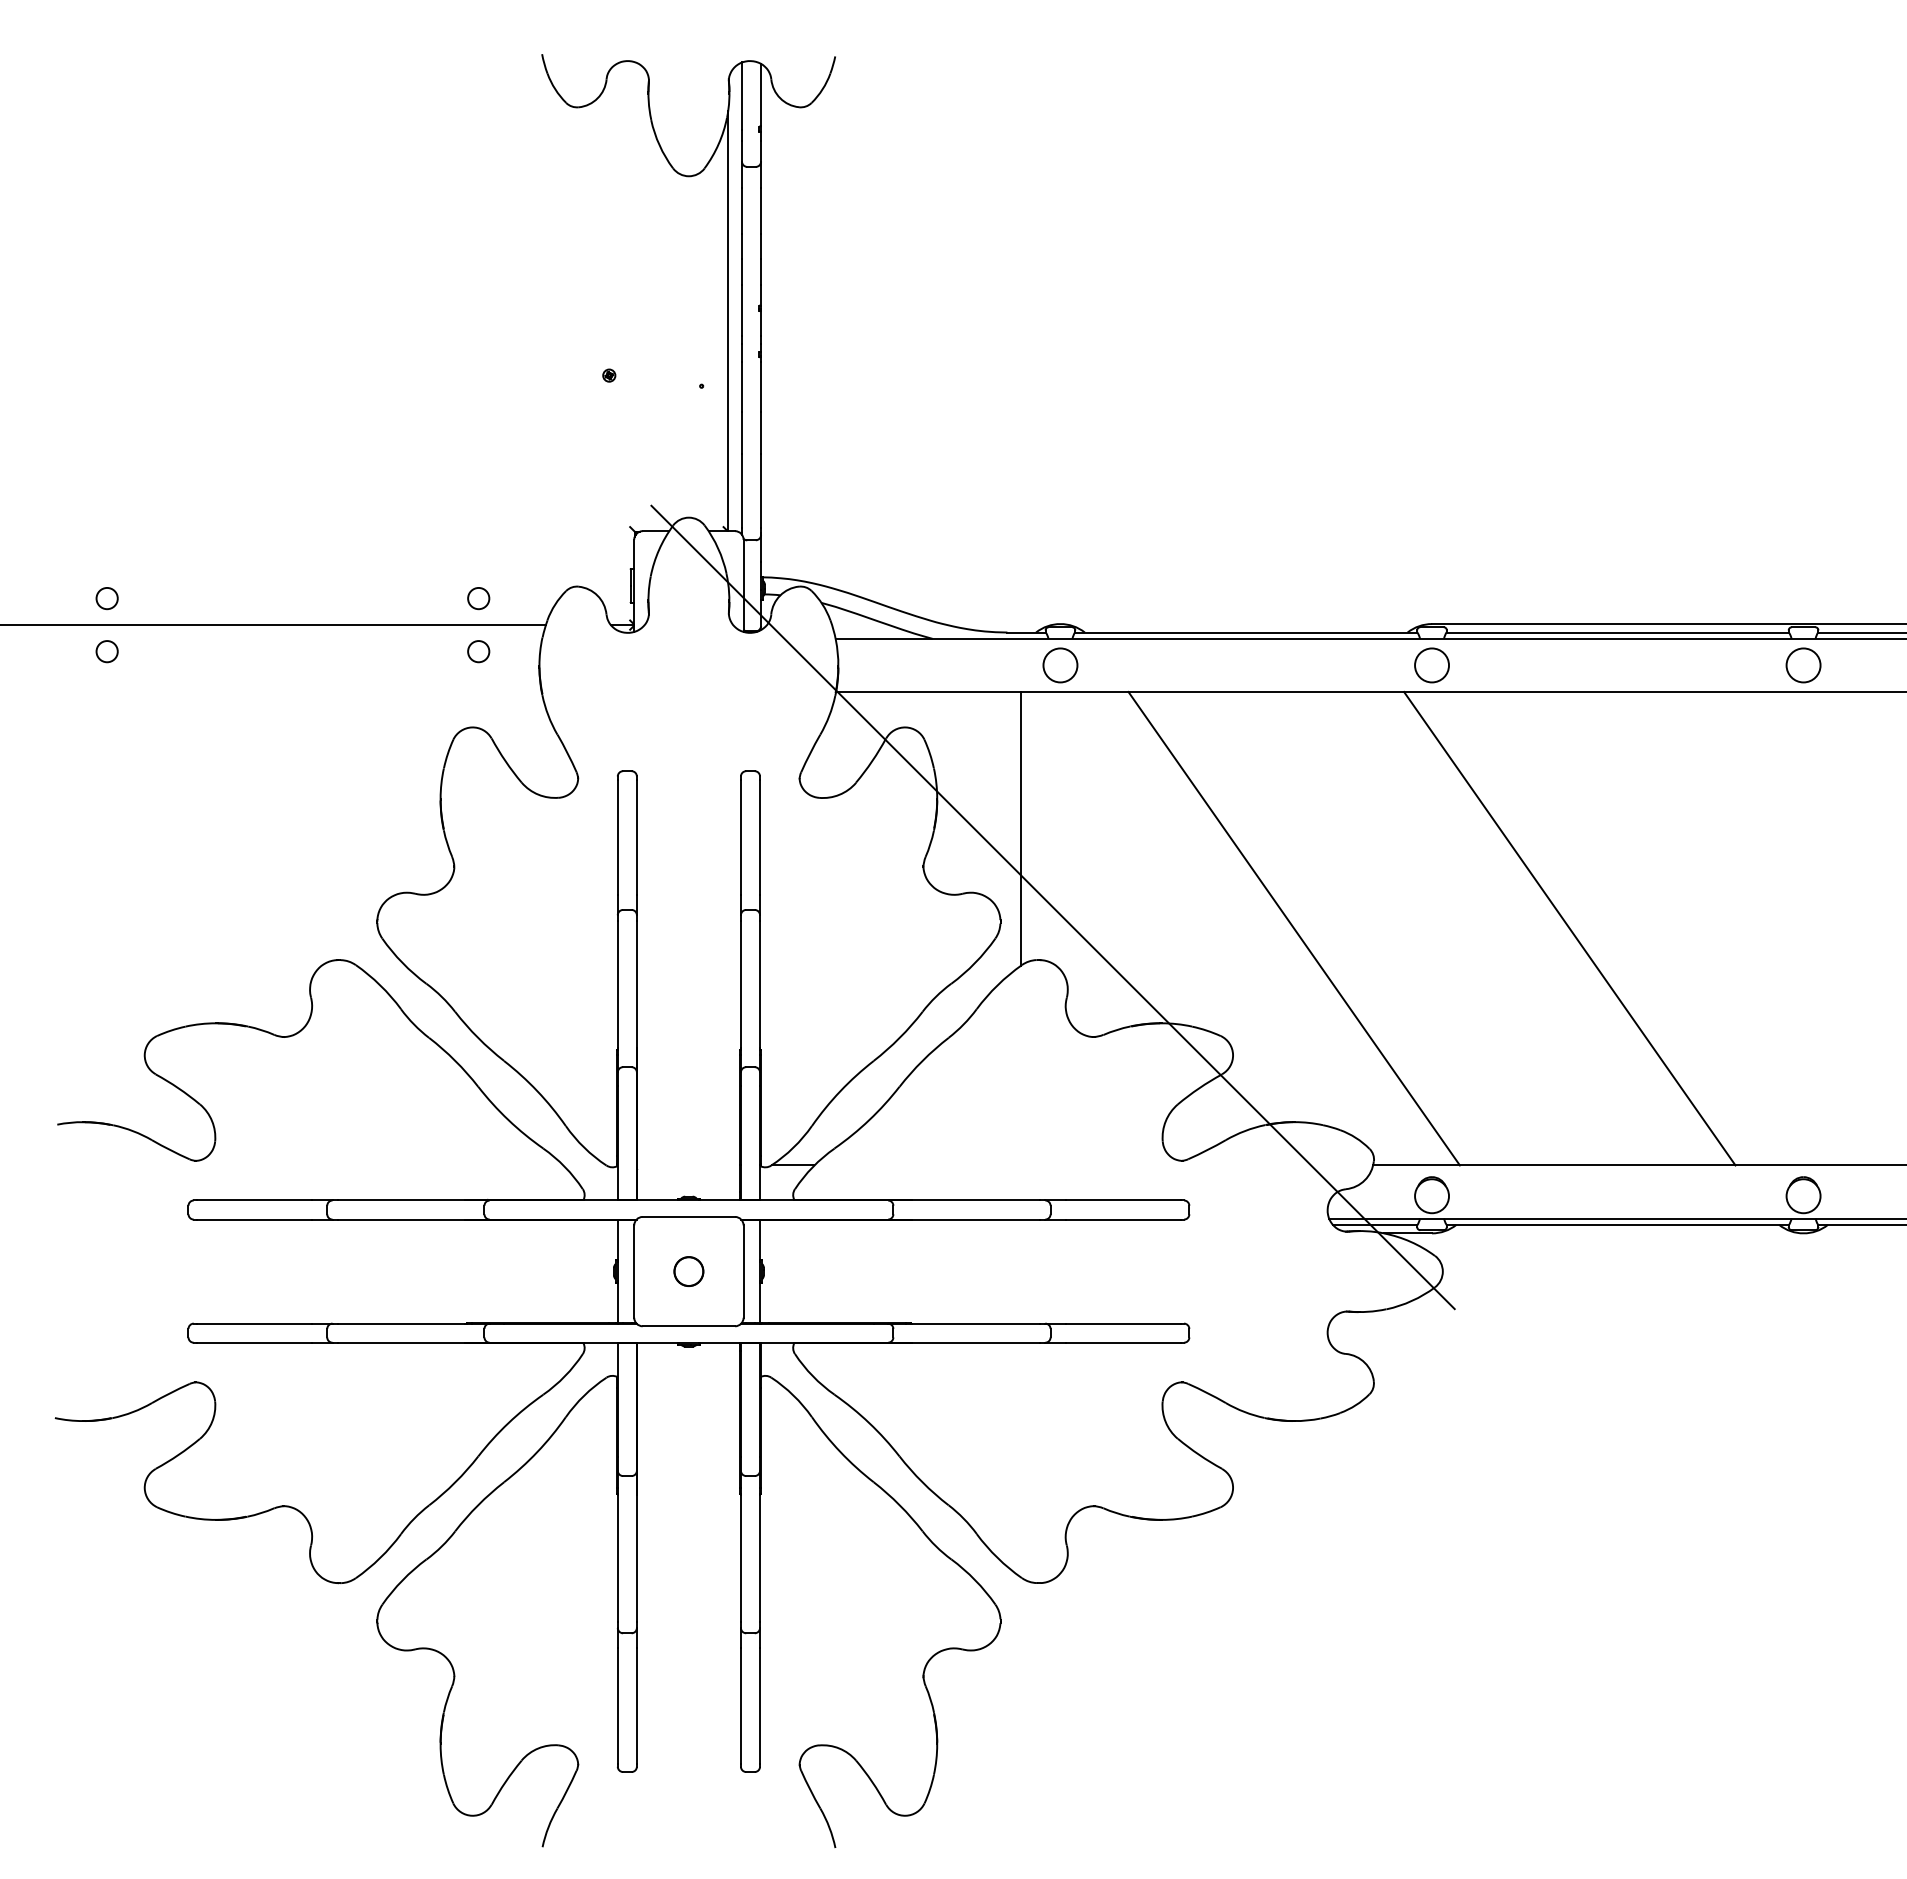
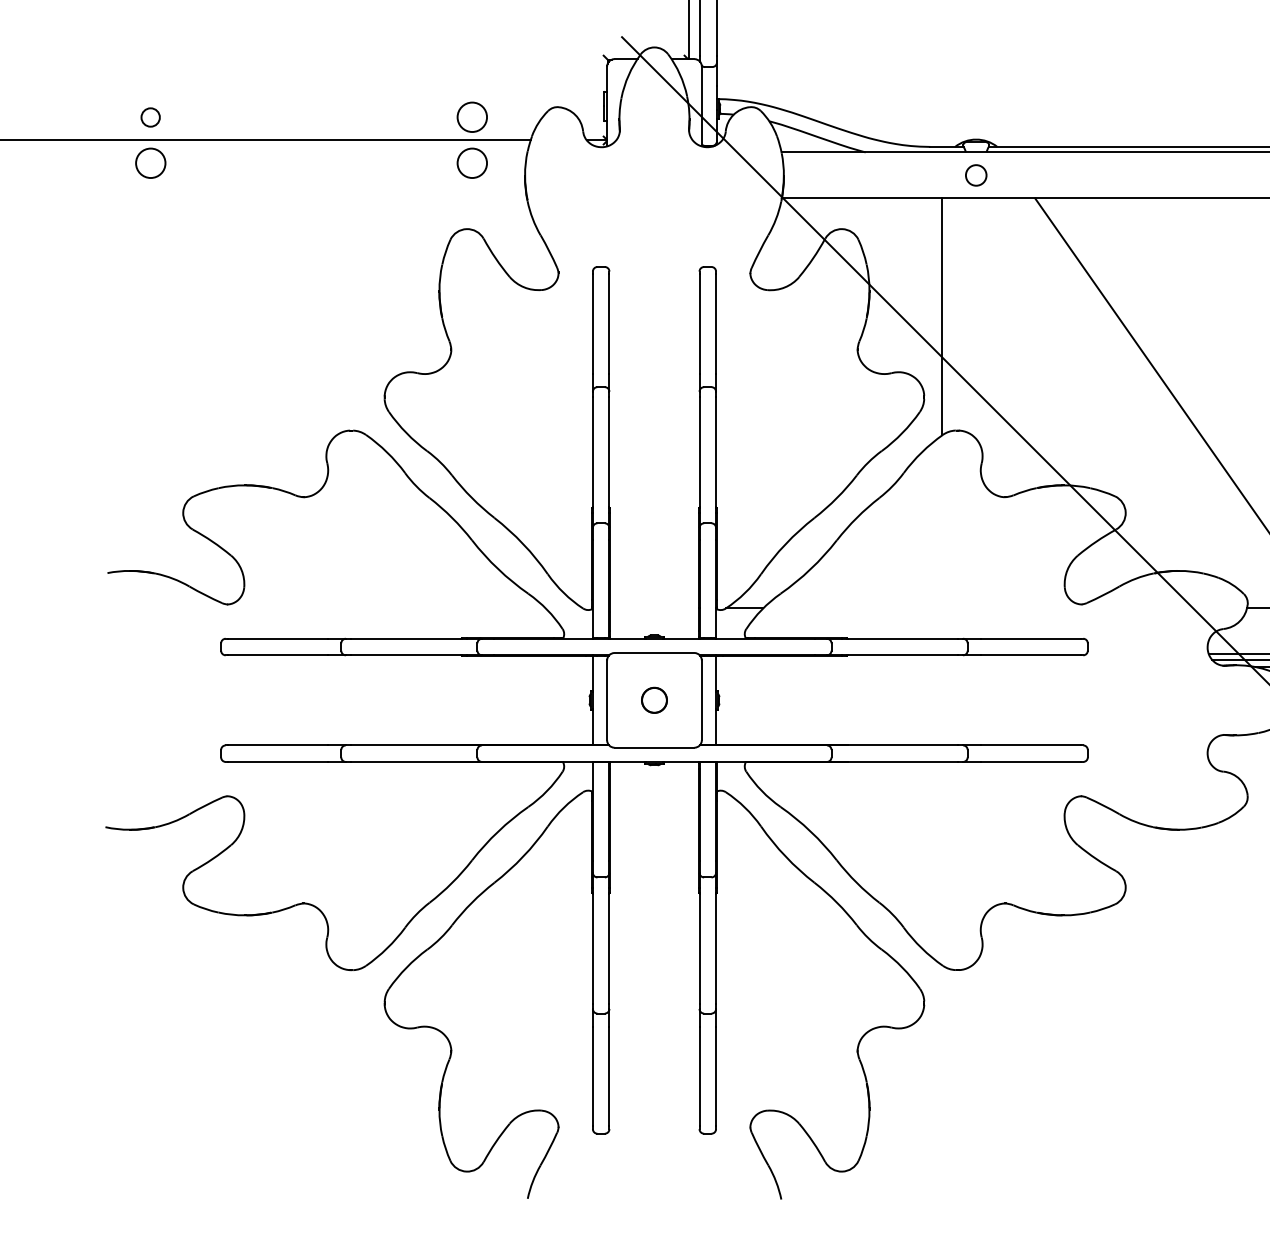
circle: (478, 598) -> (472, 117), size x1.6
circle: (106, 651) -> (150, 163), size x1.6
circle: (478, 651) -> (472, 163), size x1.6
circle: (1060, 665) -> (976, 175), size x0.7

